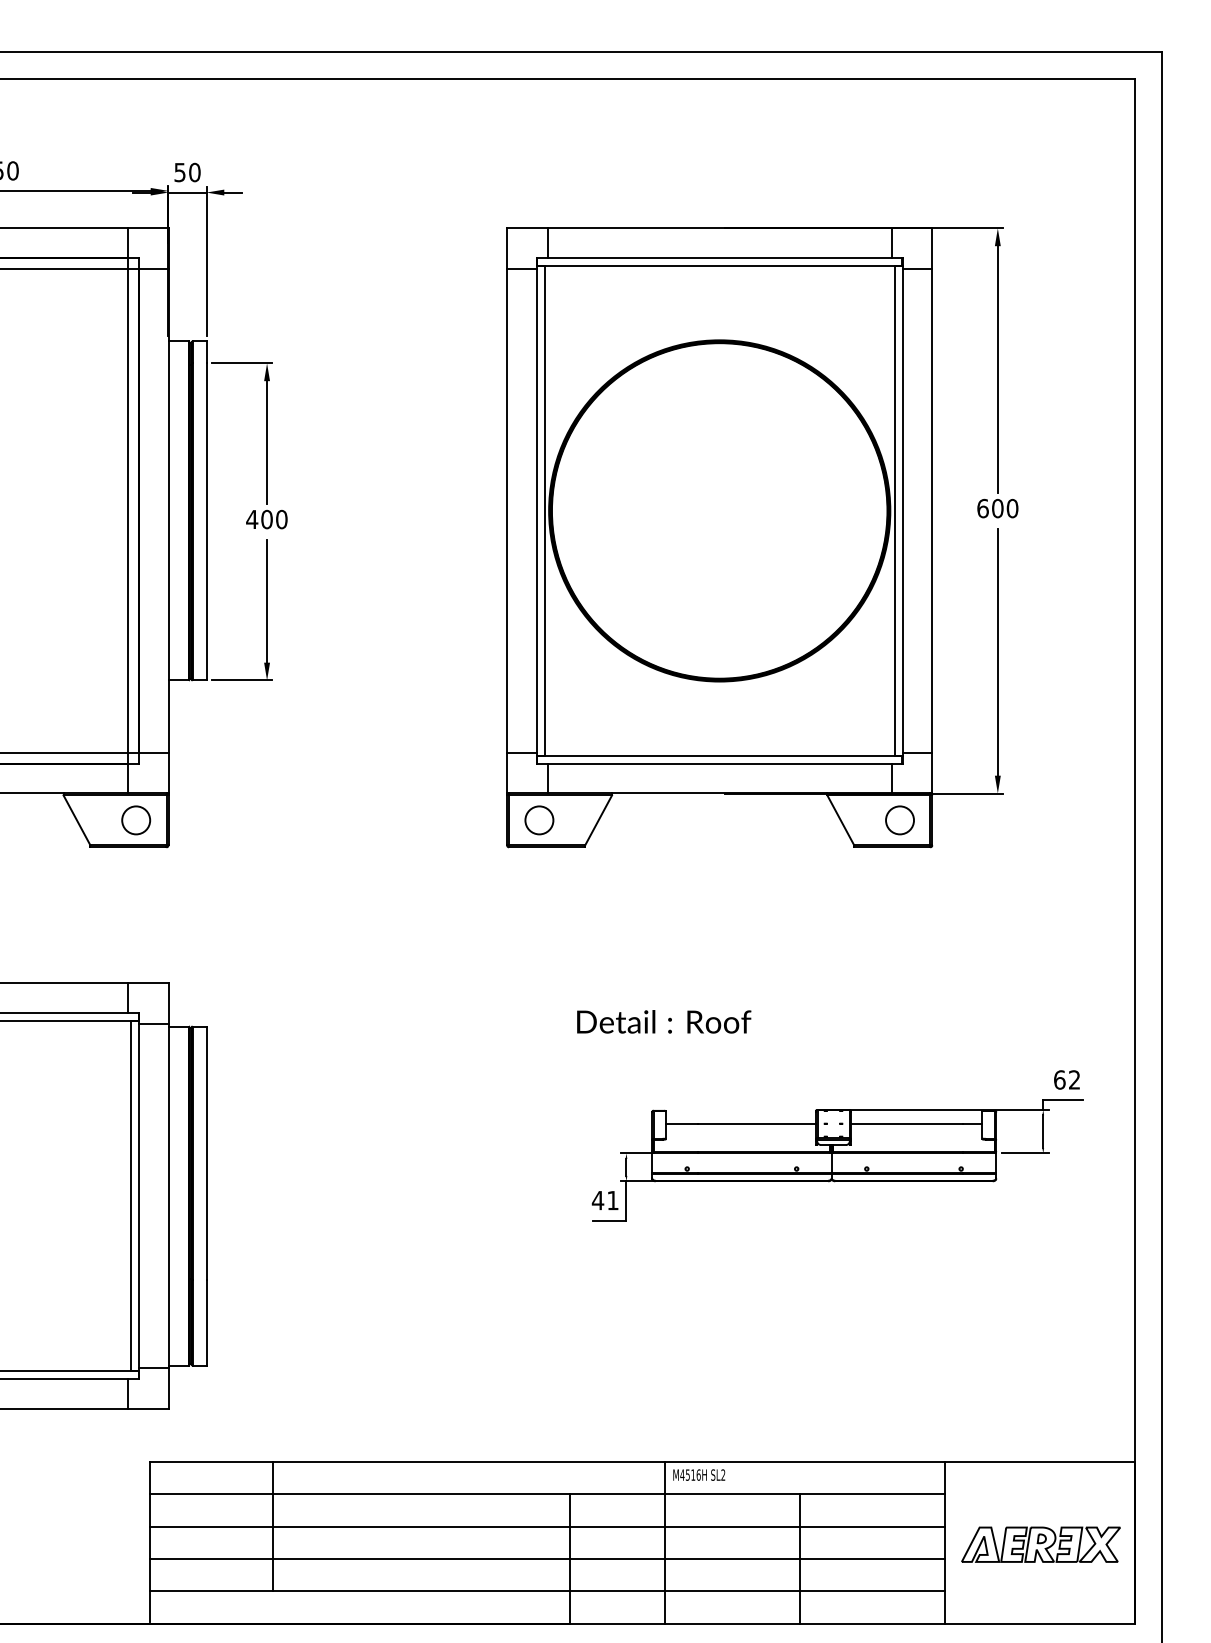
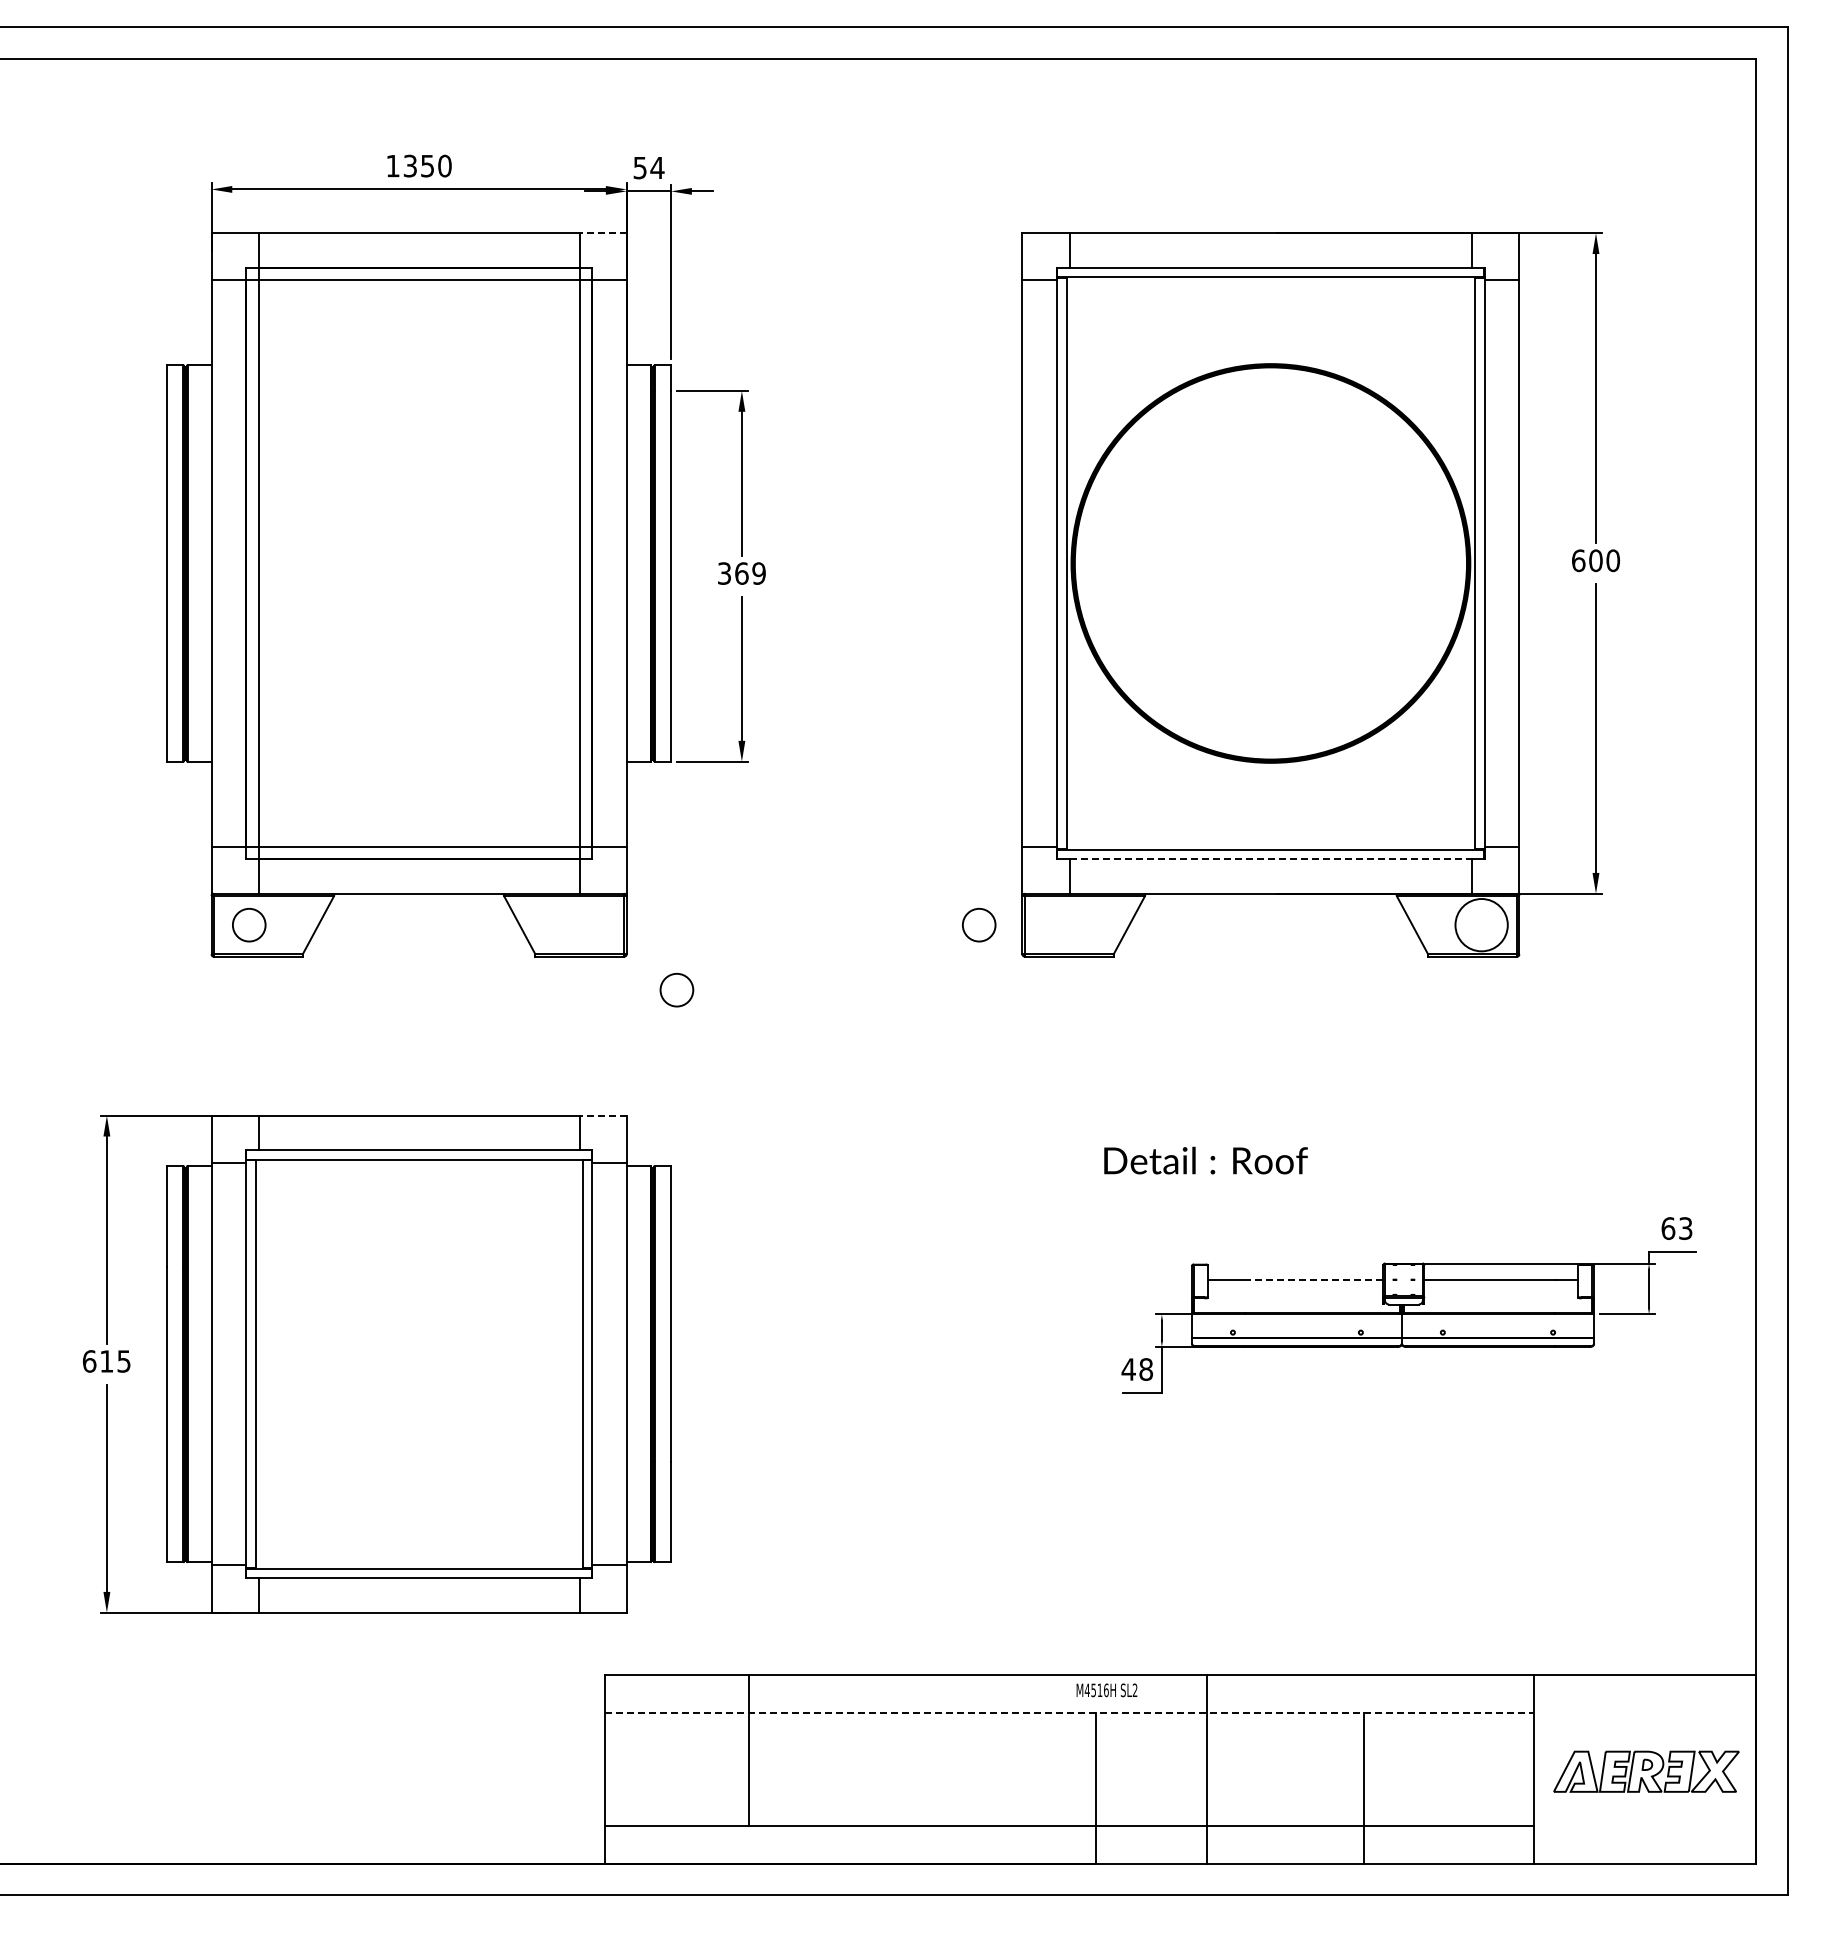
text: (194, 172) -> (657, 167), 50 -> 54
line: (148, 228) -> (603, 233), solid -> dashed
text: (266, 519) -> (741, 573), 400 -> 369
line: (720, 764) -> (1271, 859), solid -> dashed
circle: (539, 819) -> (979, 924), moved
circle: (899, 819) -> (1481, 924), size x1.6
circle: (135, 820) -> (676, 990), moved
line: (148, 983) -> (603, 1115), solid -> dashed
text: (1074, 1079) -> (1685, 1228), 62 -> 63
line: (756, 1123) -> (1313, 1279), solid -> dashed
text: (613, 1200) -> (1146, 1369), 41 -> 48
text: (698, 1475) -> (1106, 1690), moved
line: (547, 1494) -> (1069, 1712), solid -> dashed
line: (547, 1526) -> (1069, 1750), removed
line: (547, 1559) -> (1069, 1788), removed

